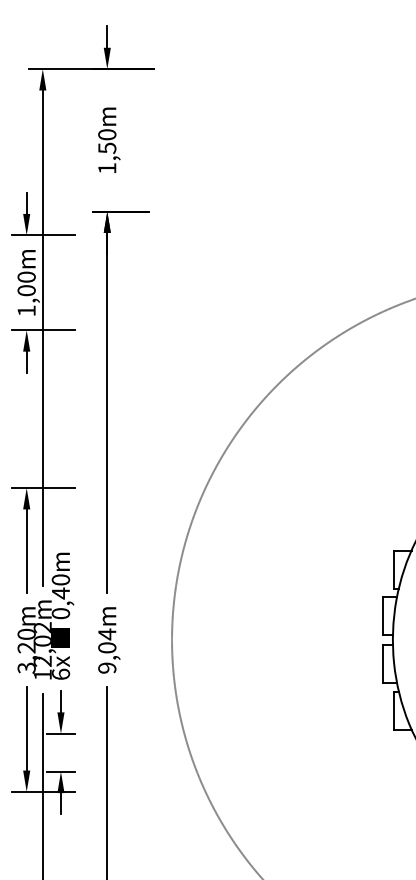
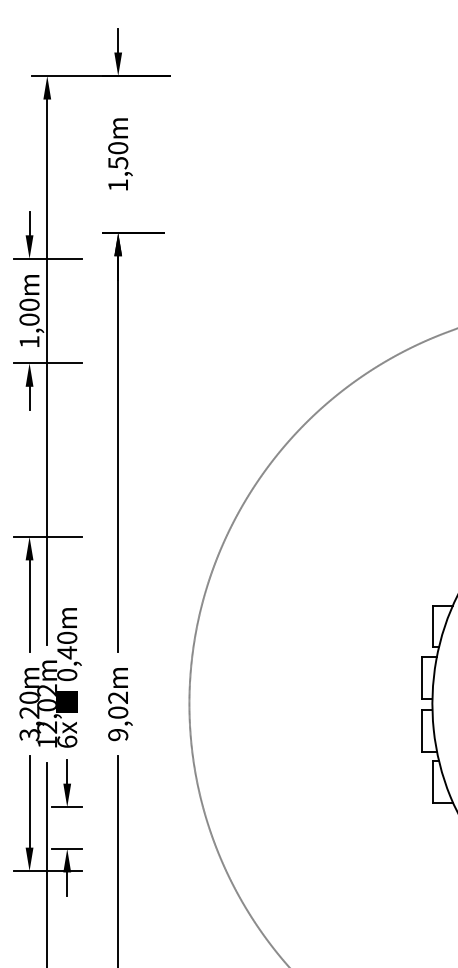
text: (106, 634) -> (117, 697), 9,04m -> 9,02m

